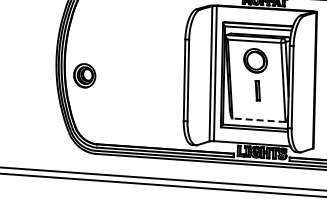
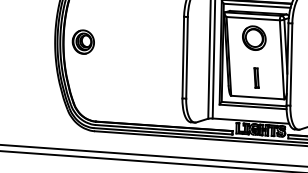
part: (84, 75) -> (83, 41), moved
part: (257, 90) -> (256, 77), moved
line: (259, 120) -> (258, 97), dashed -> solid

